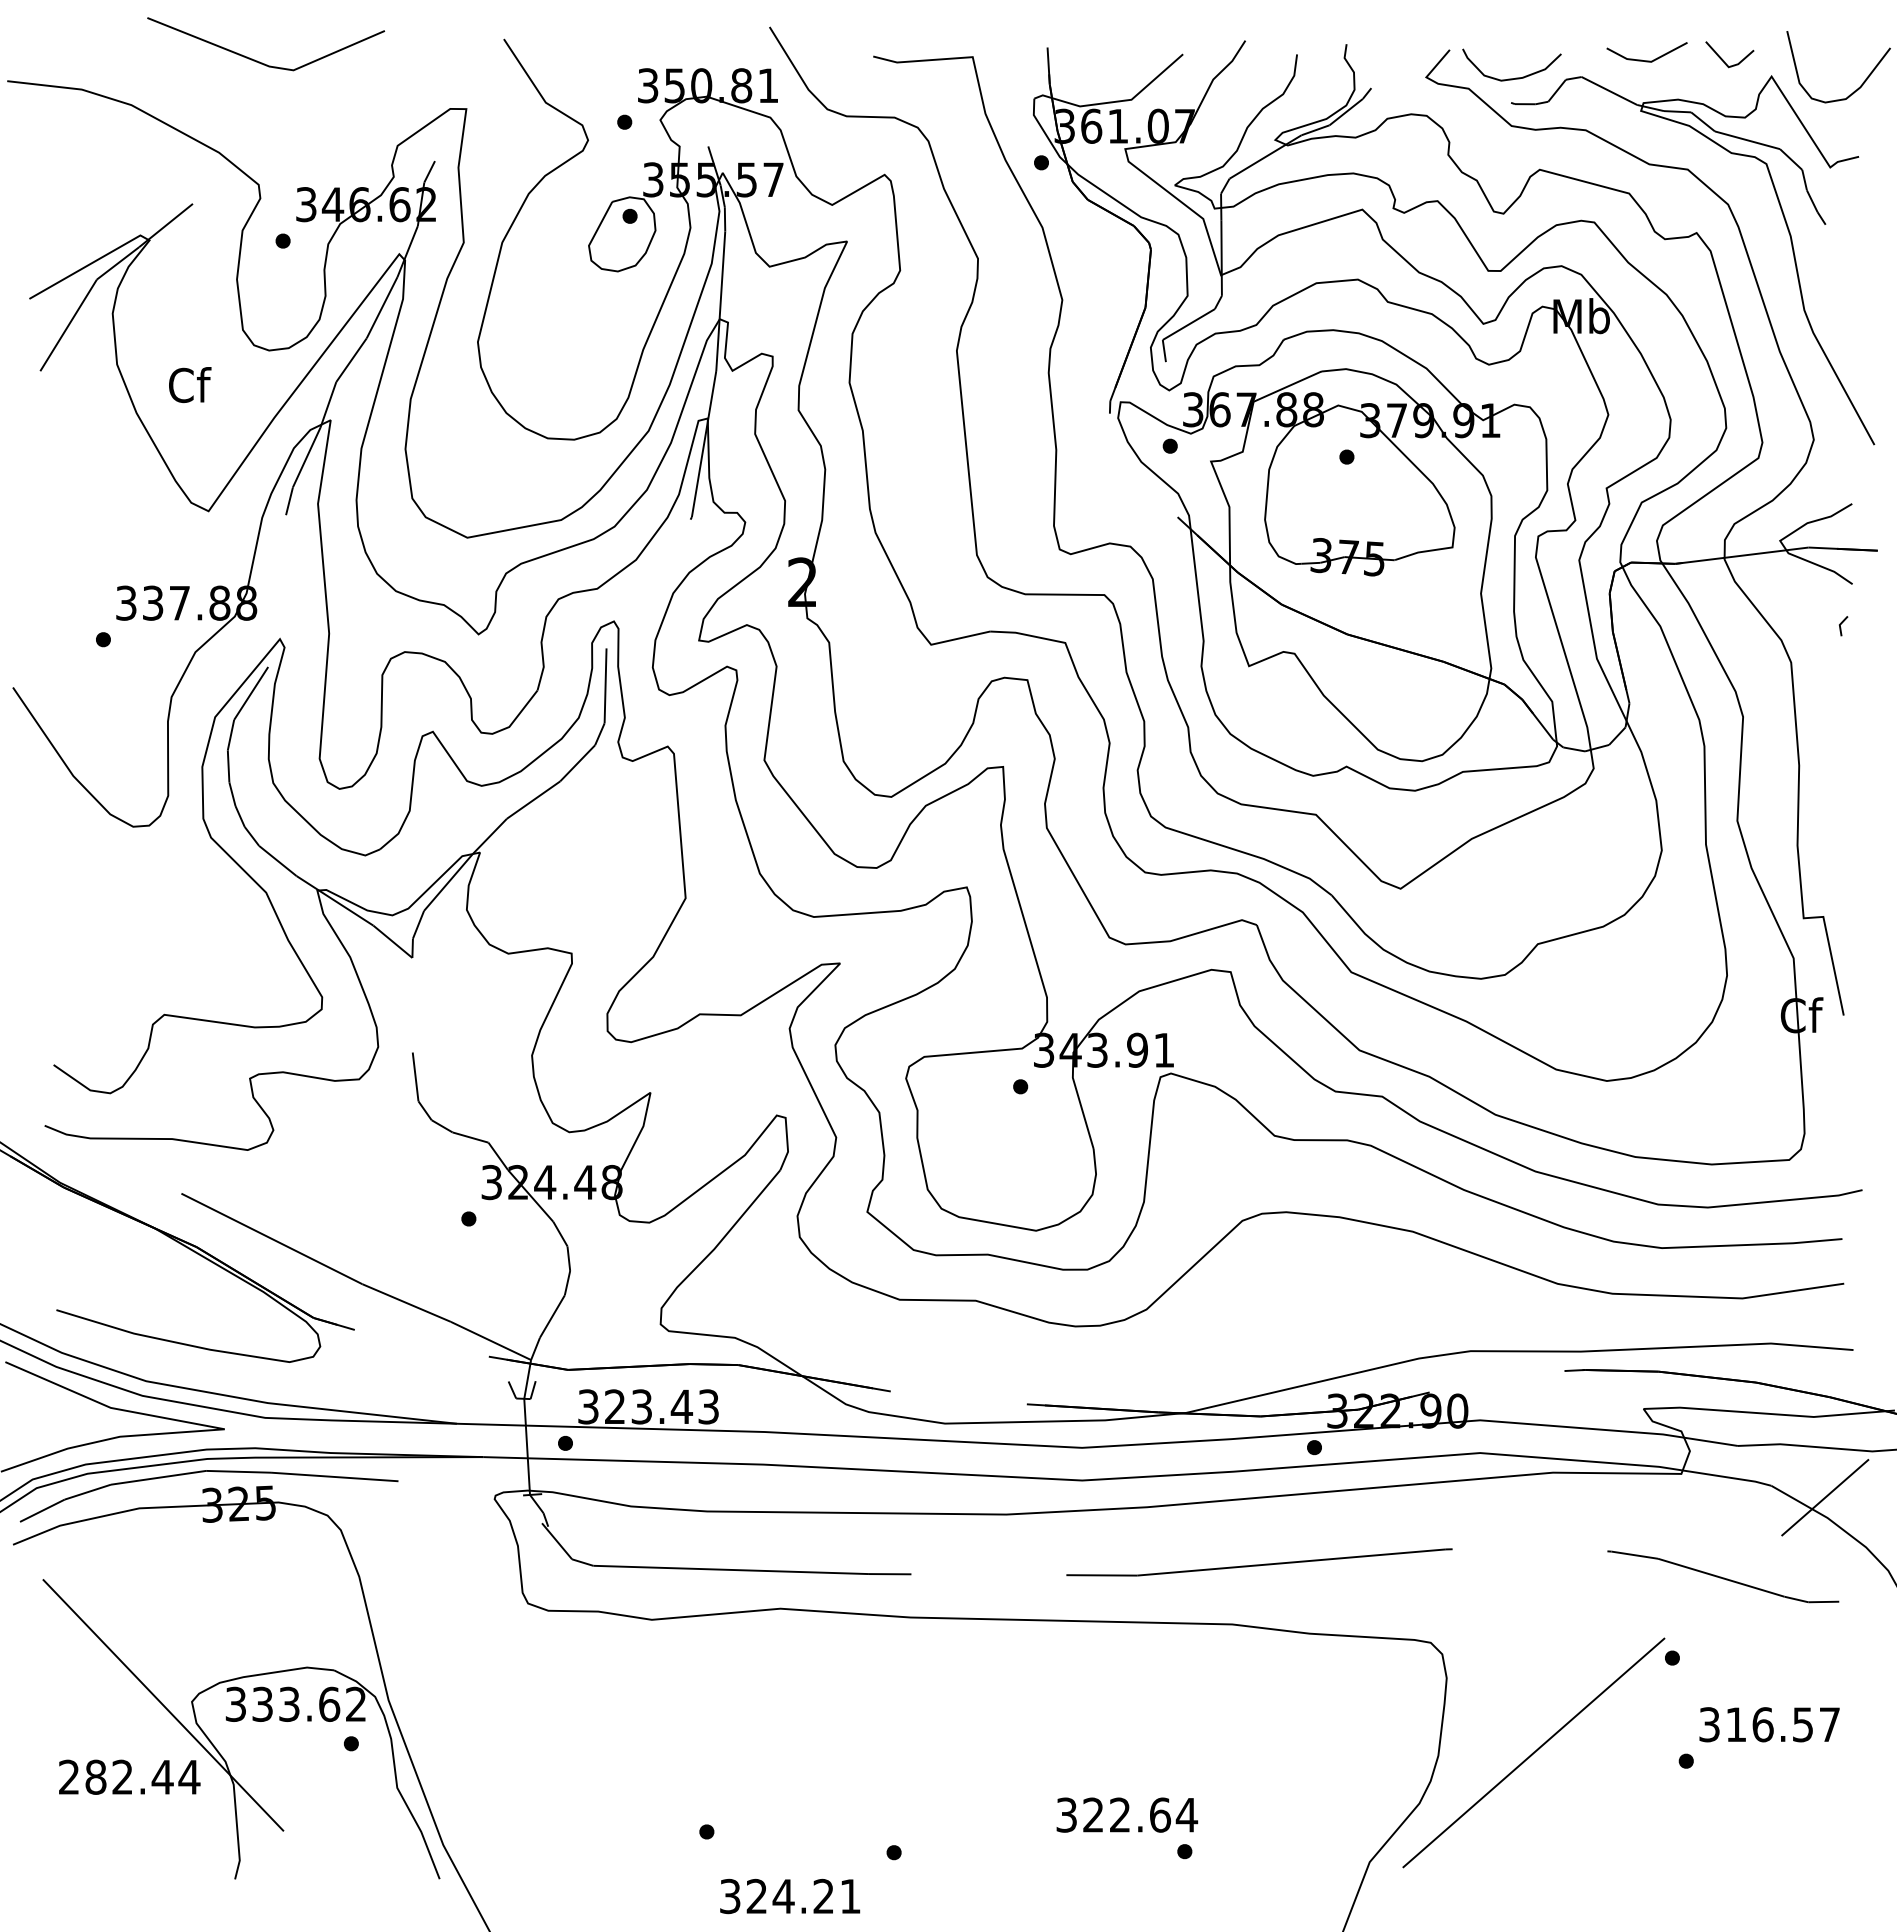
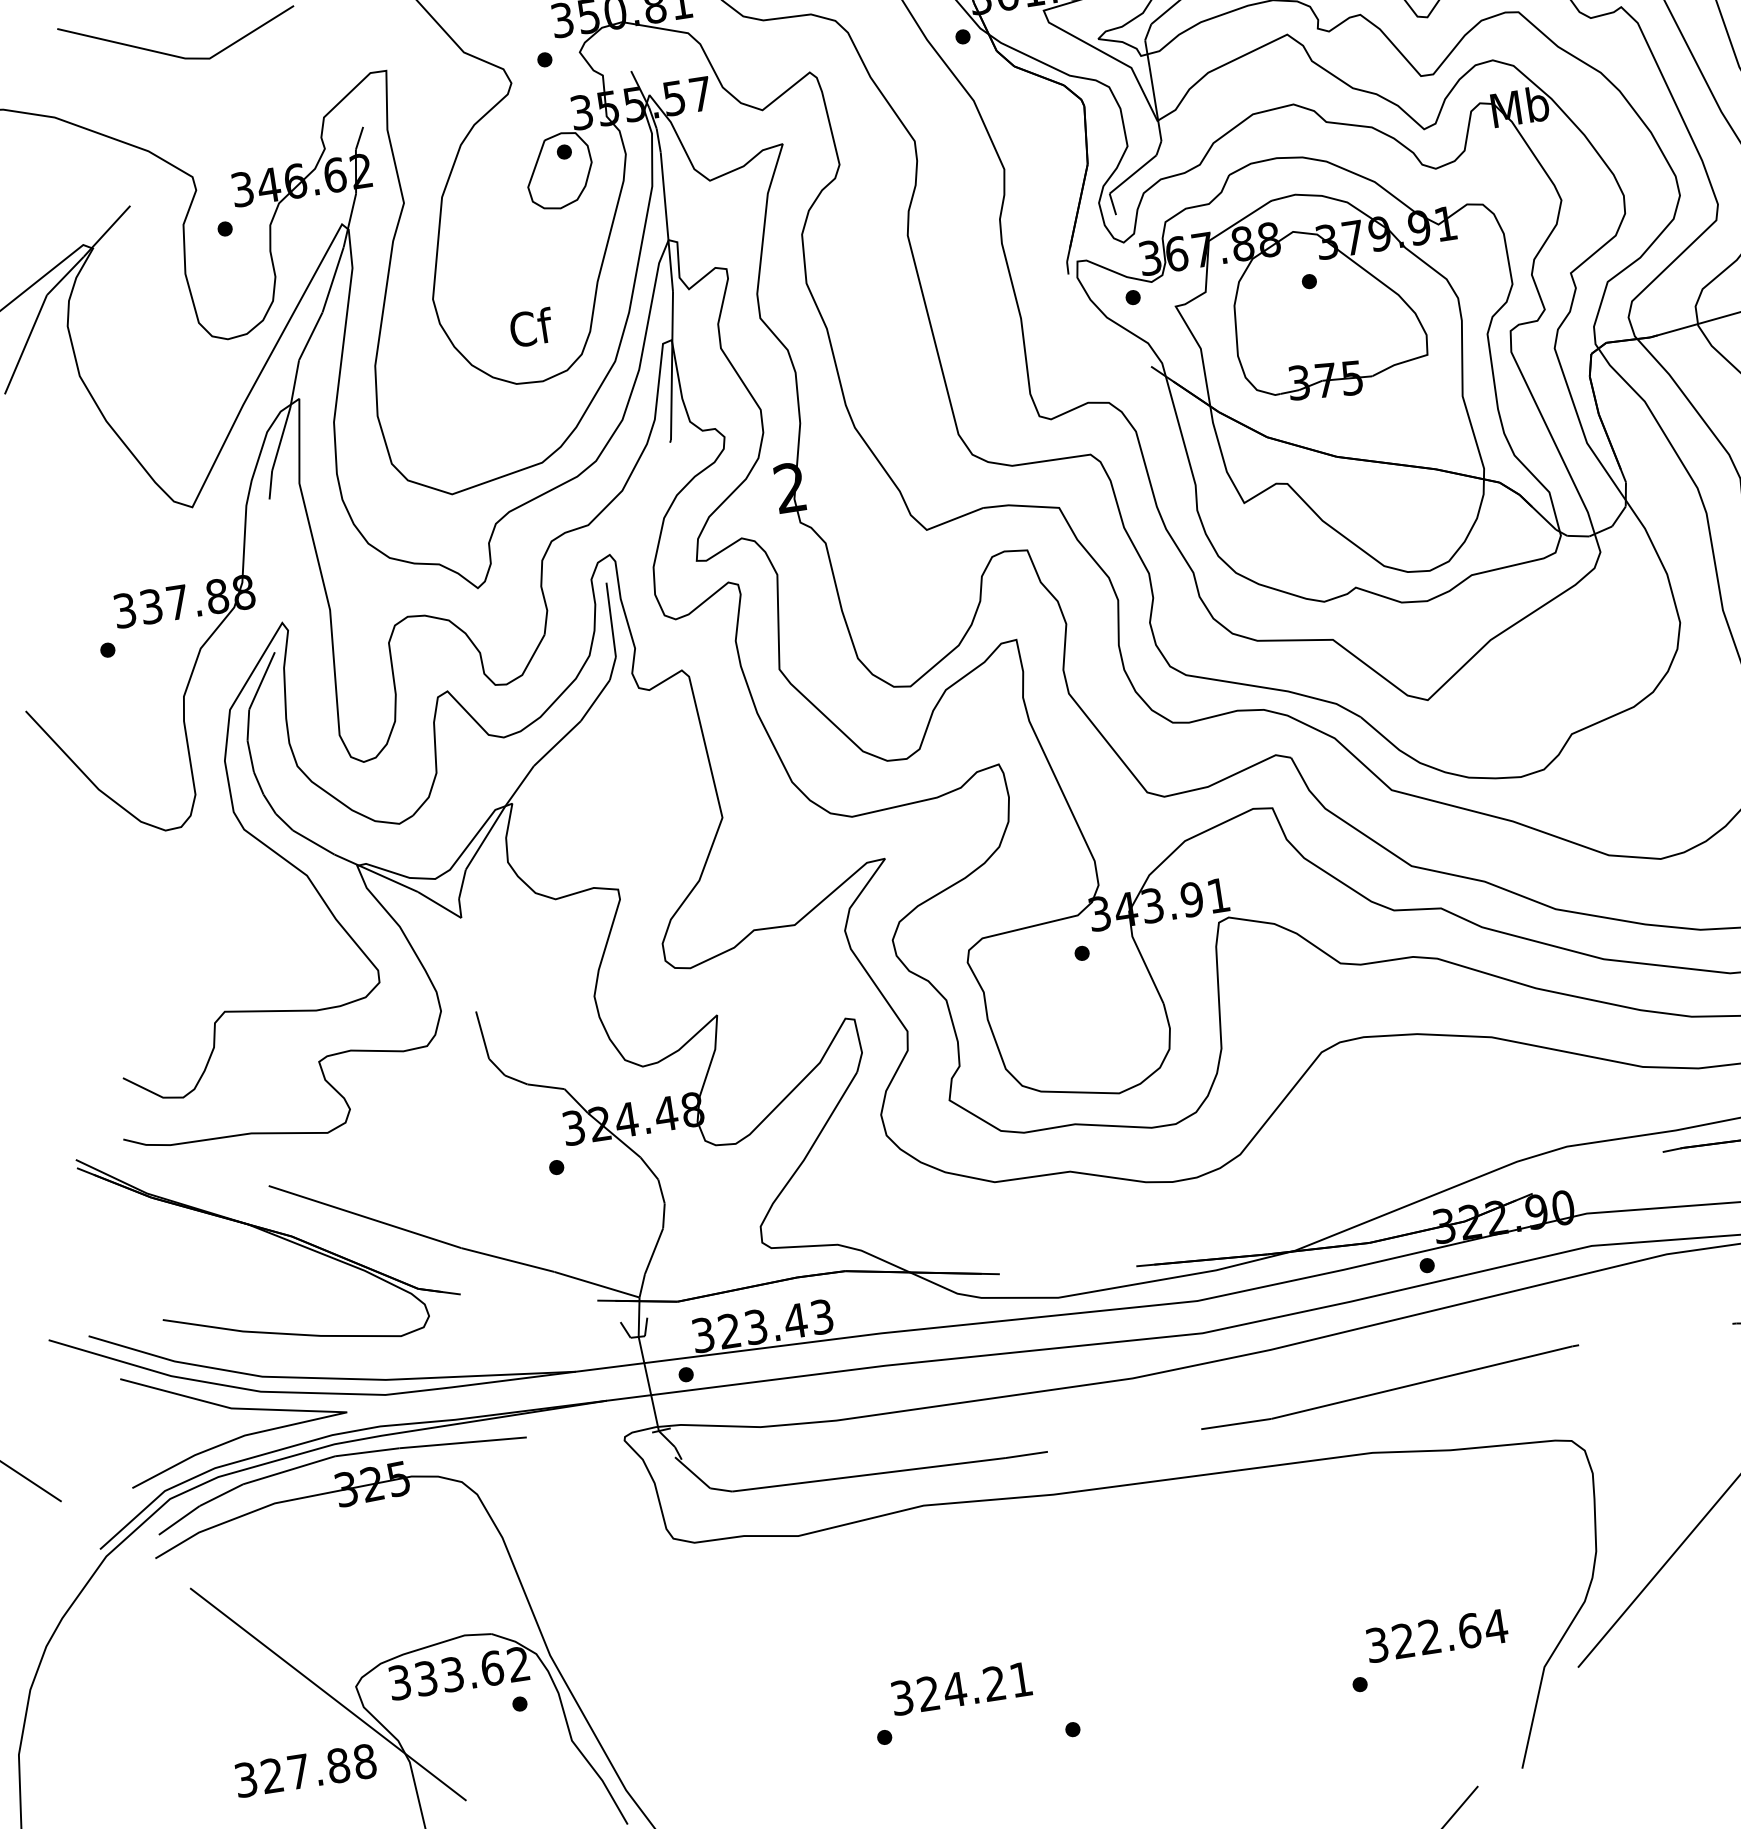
text: (190, 385) -> (532, 328), moved
text: (129, 1776) -> (305, 1769), 282.44 -> 327.88
text: (1127, 1814) -> (1437, 1635), moved
text: (790, 1896) -> (961, 1688), moved

